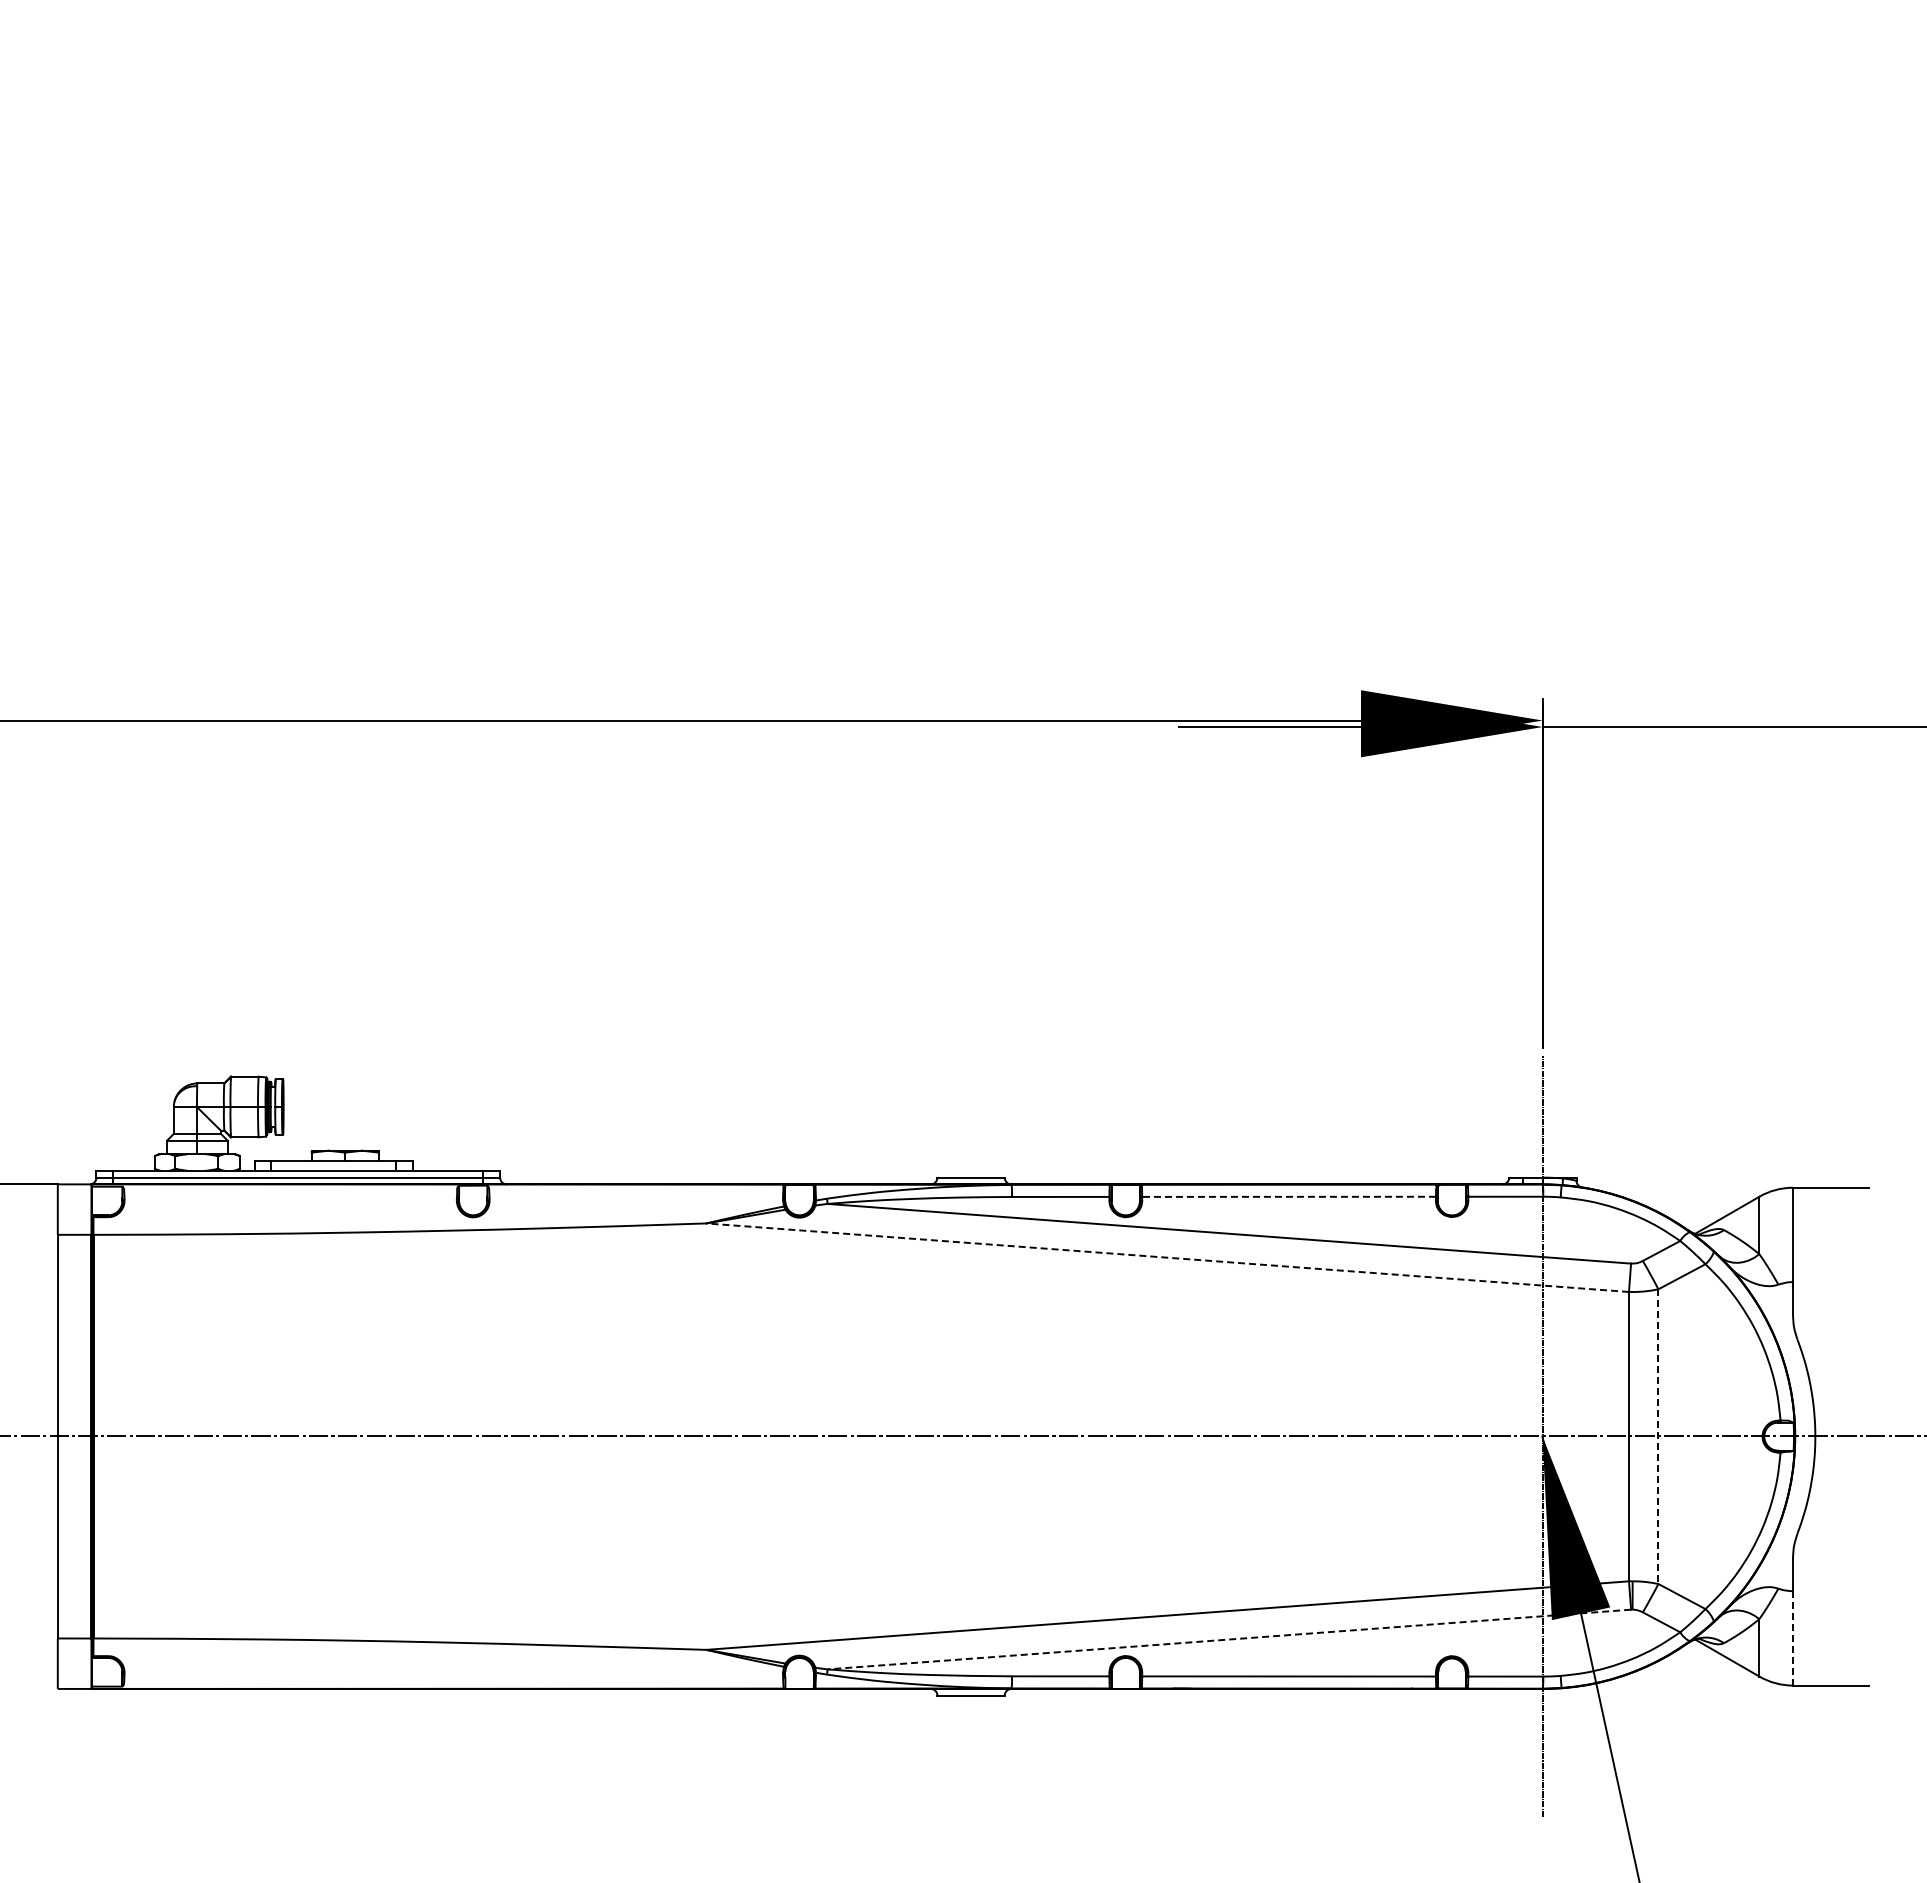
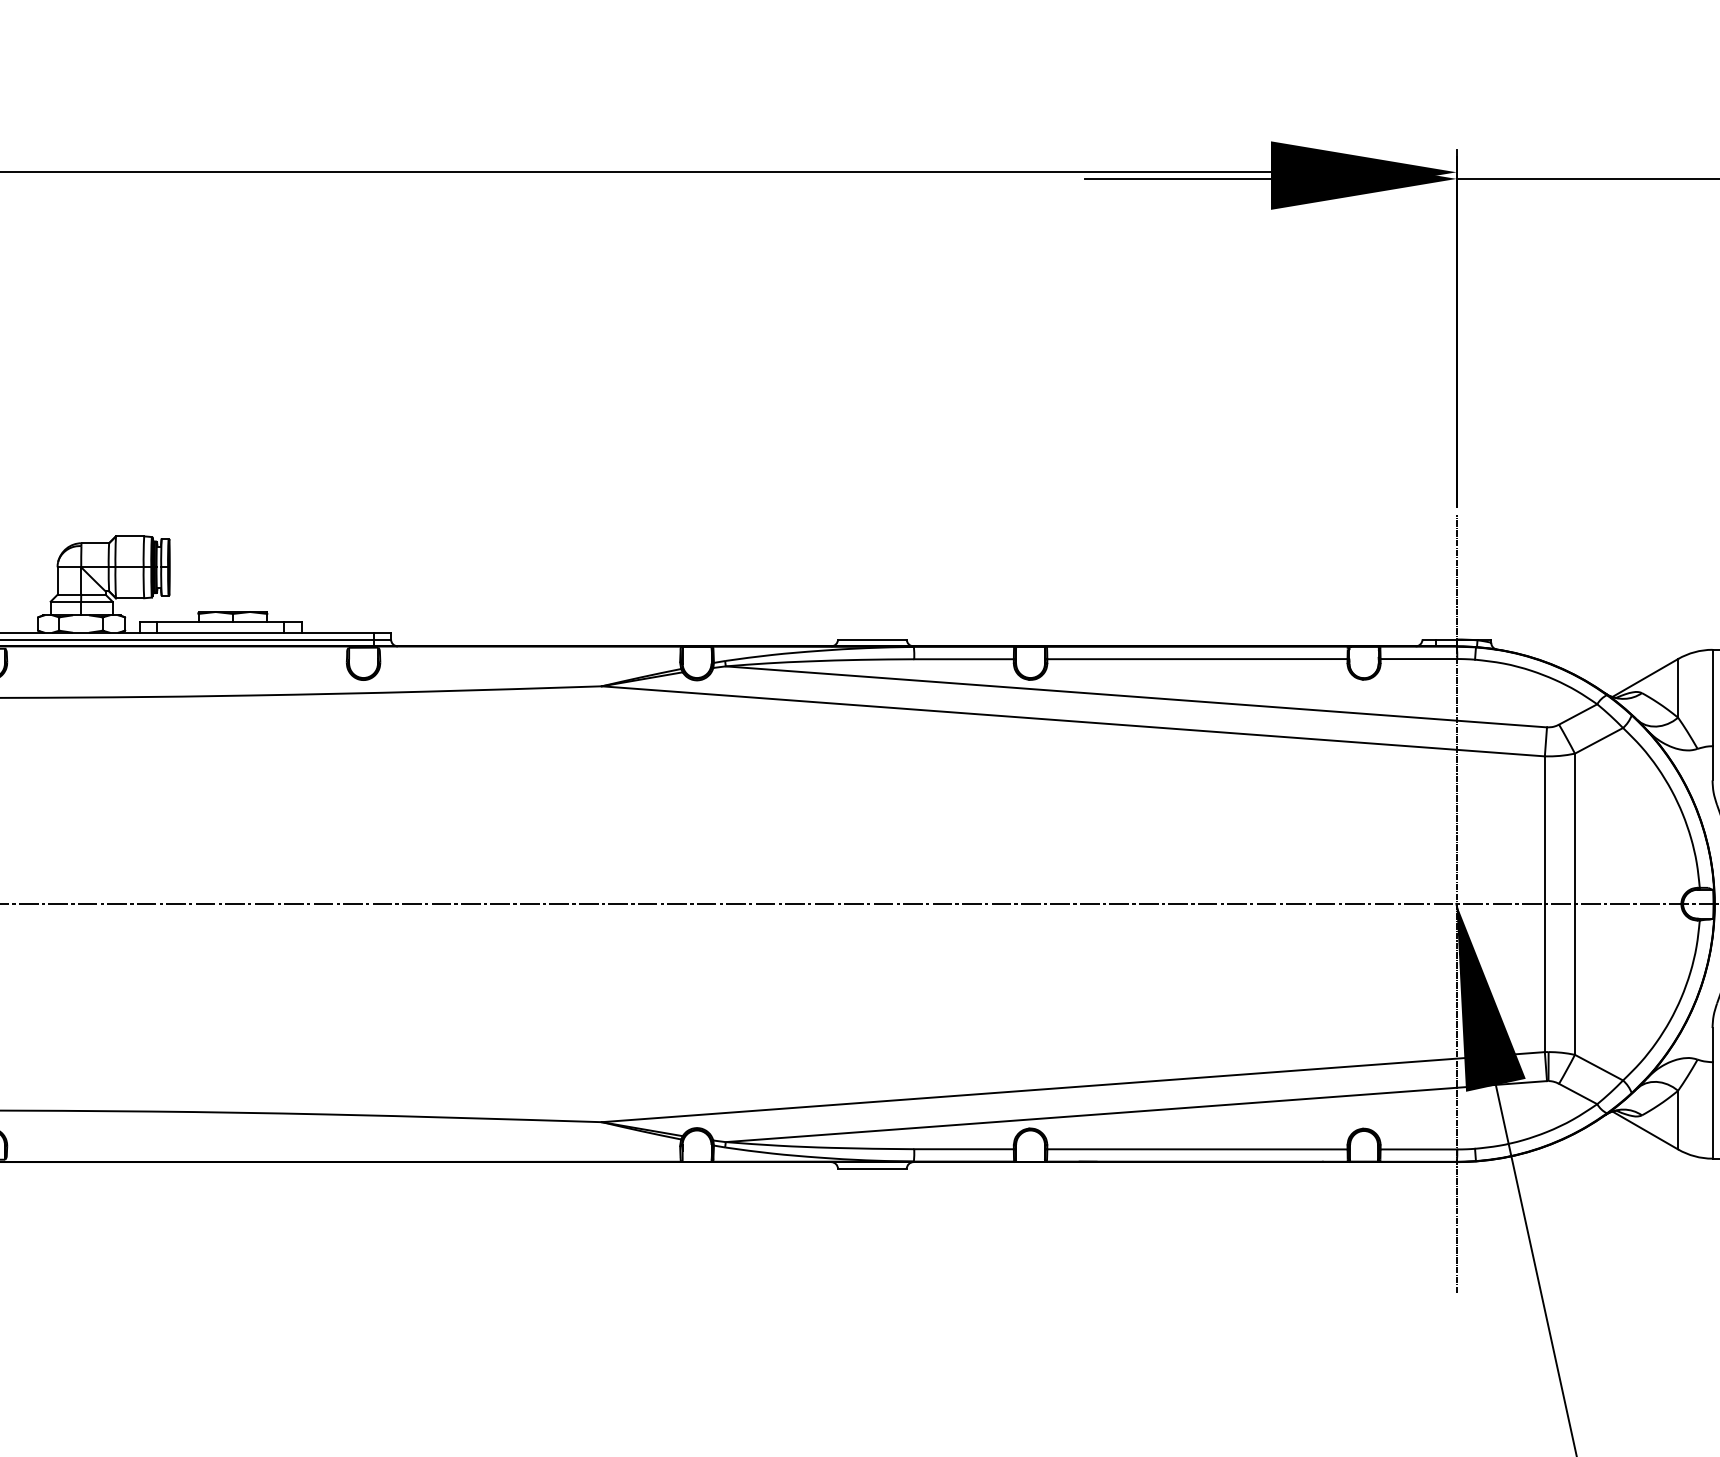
line: (1289, 1196) -> (1197, 658), dashed -> solid
line: (1167, 1257) -> (1073, 721), dashed -> solid
line: (1658, 1437) -> (1575, 905), dashed -> solid
line: (1793, 1638) -> (1713, 1110), dashed -> solid
line: (1229, 1639) -> (1136, 1111), dashed -> solid

